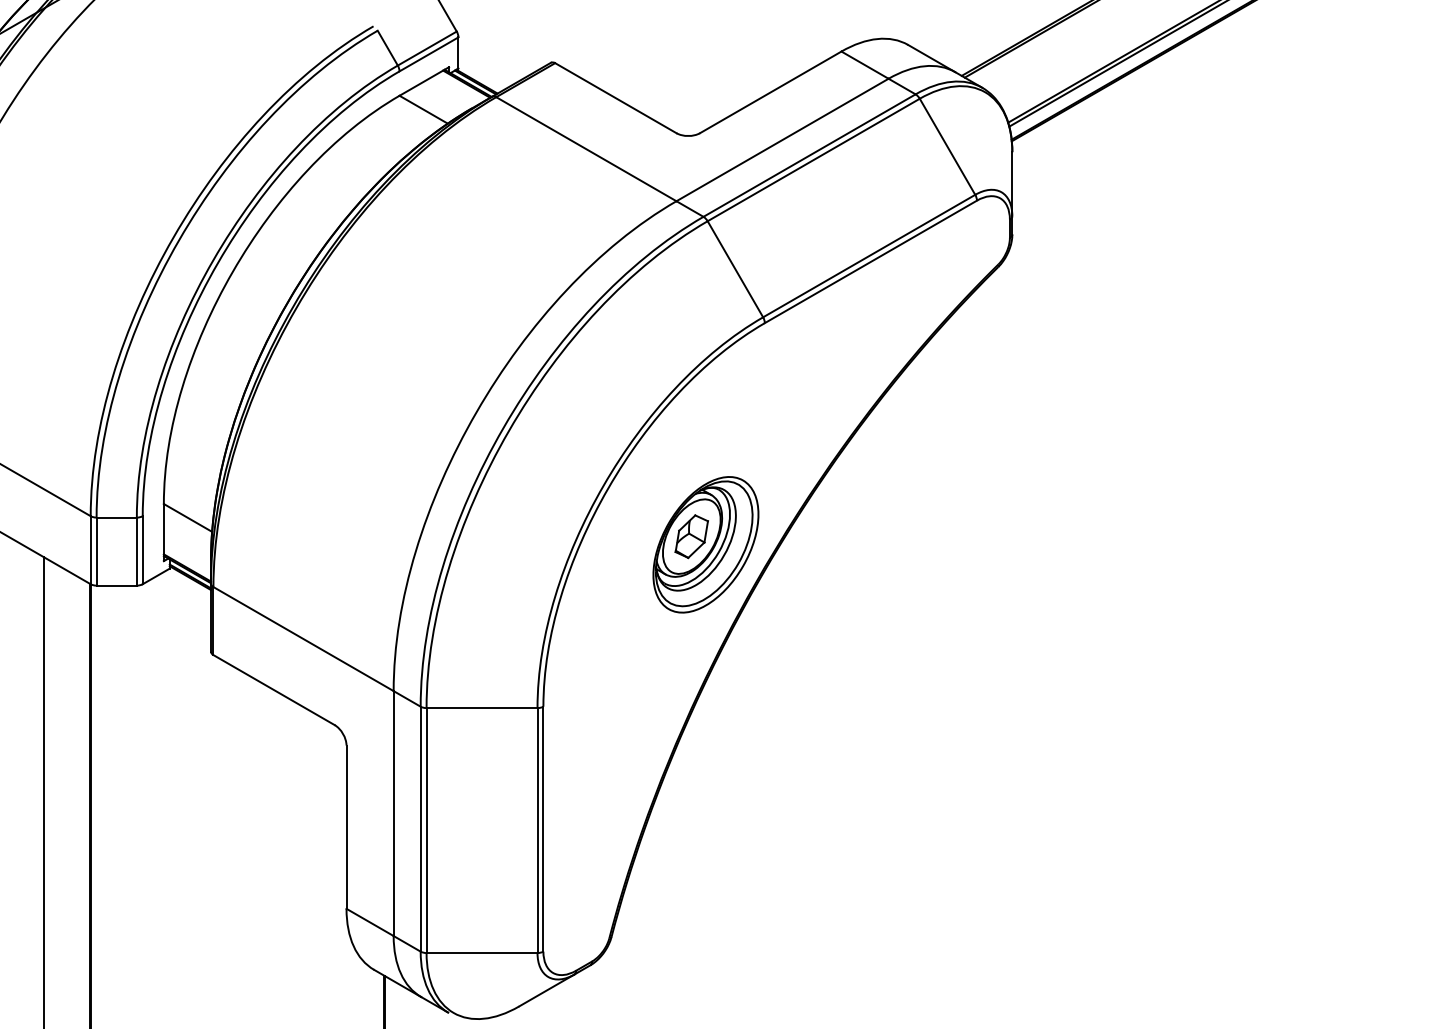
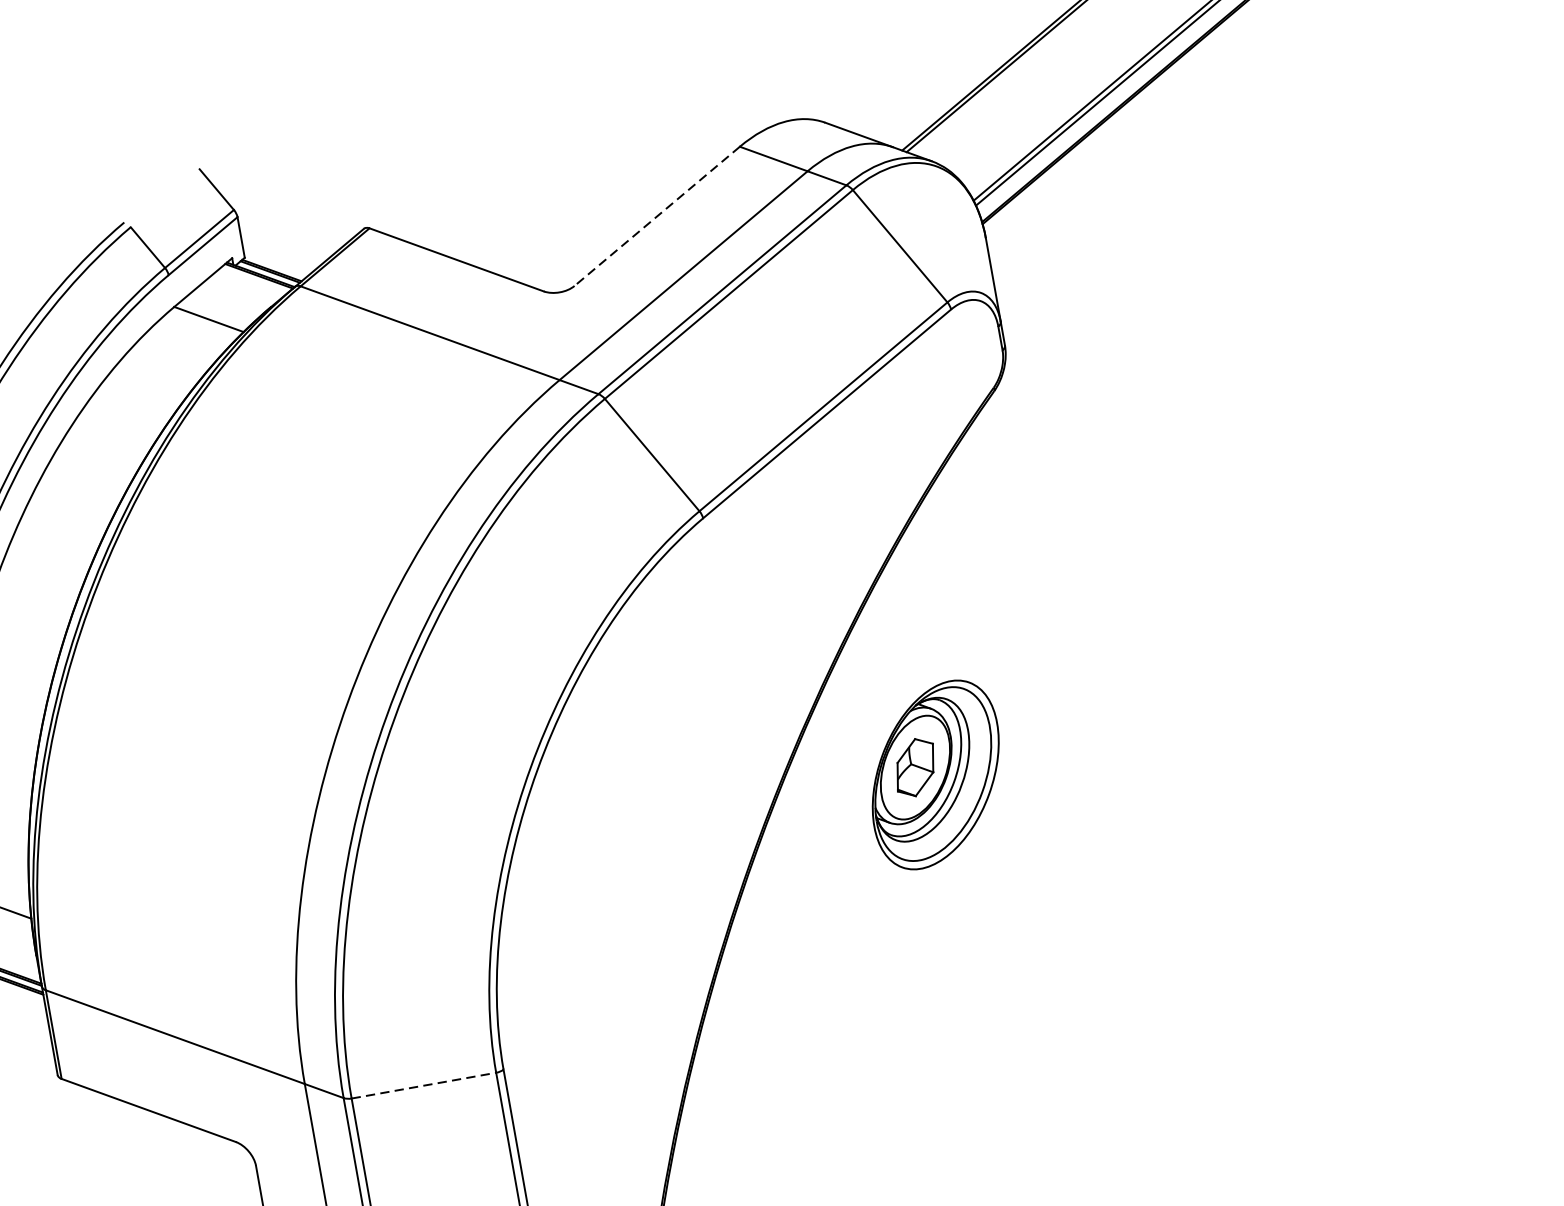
line: (770, 92) -> (656, 216), solid -> dashed
part: (705, 544) -> (935, 774), moved
line: (482, 708) -> (424, 1086), solid -> dashed

